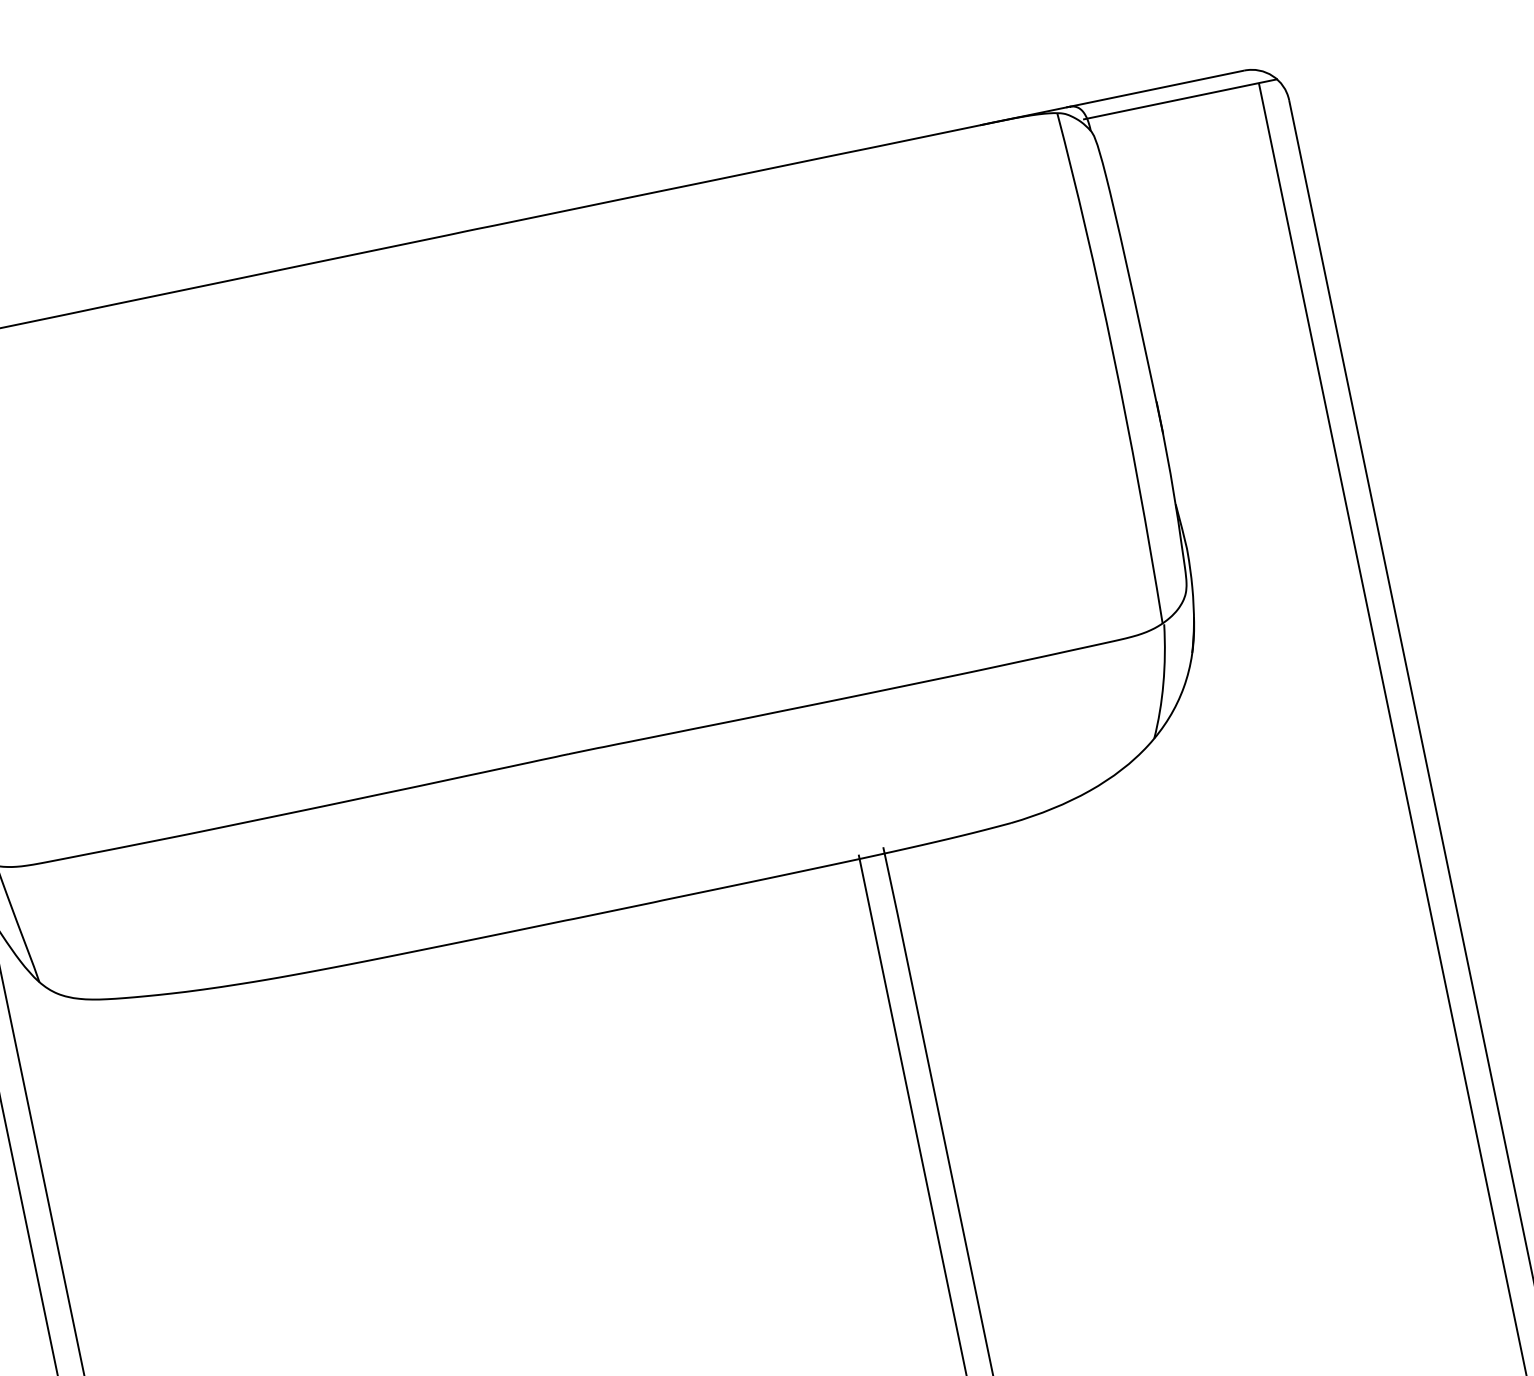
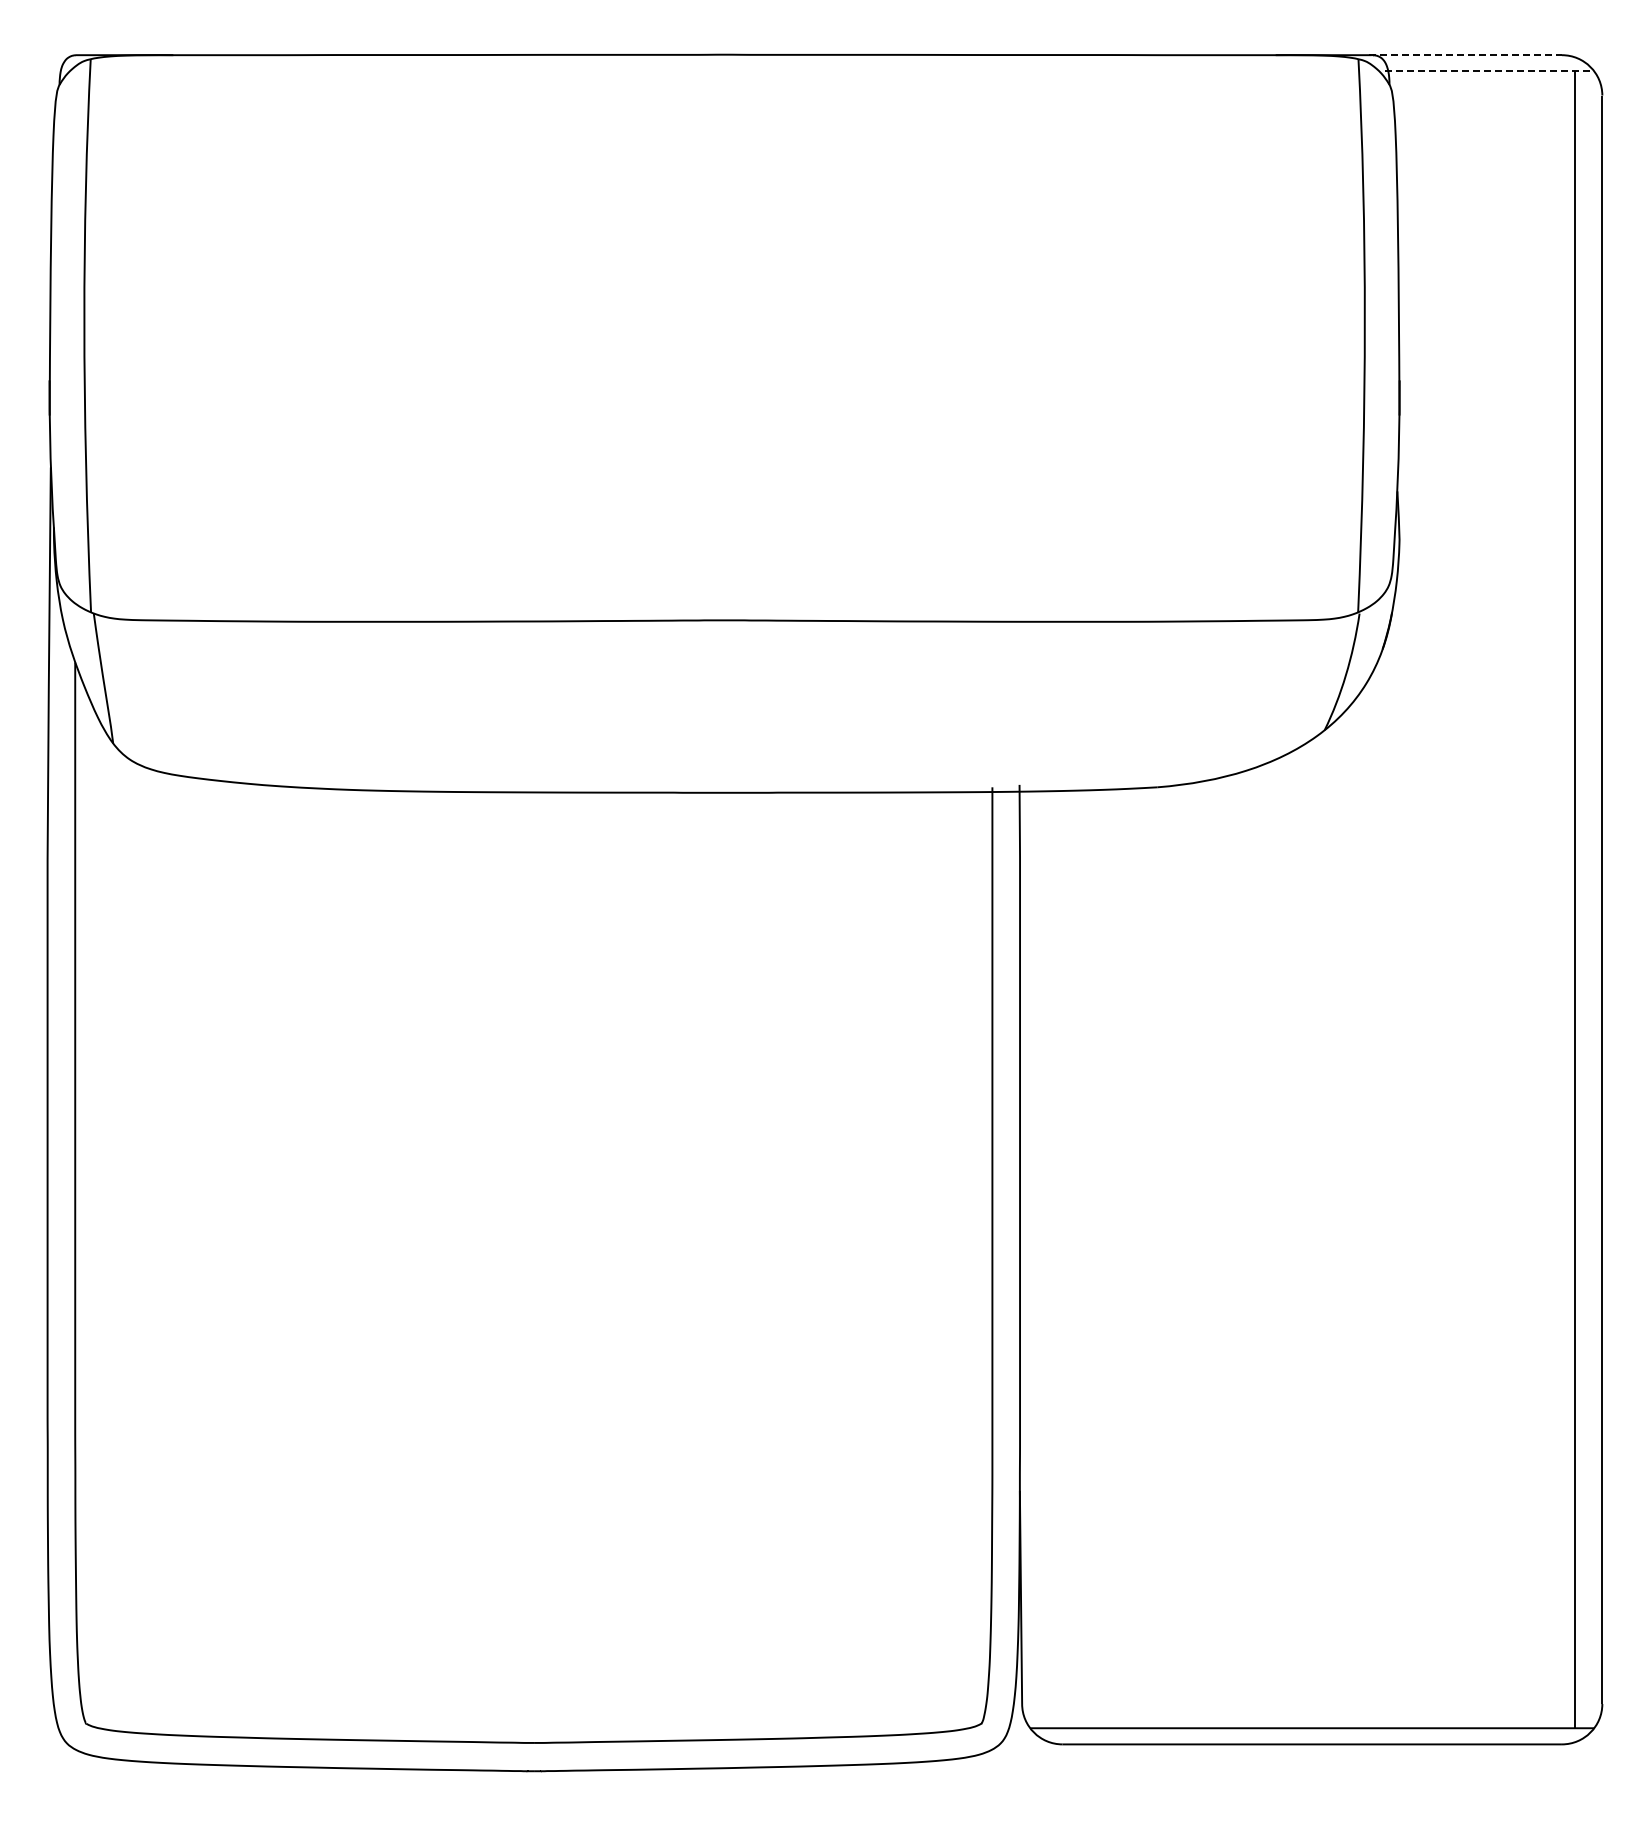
line: (1155, 89) -> (1465, 55), solid -> dashed
line: (1180, 99) -> (1489, 71), solid -> dashed

